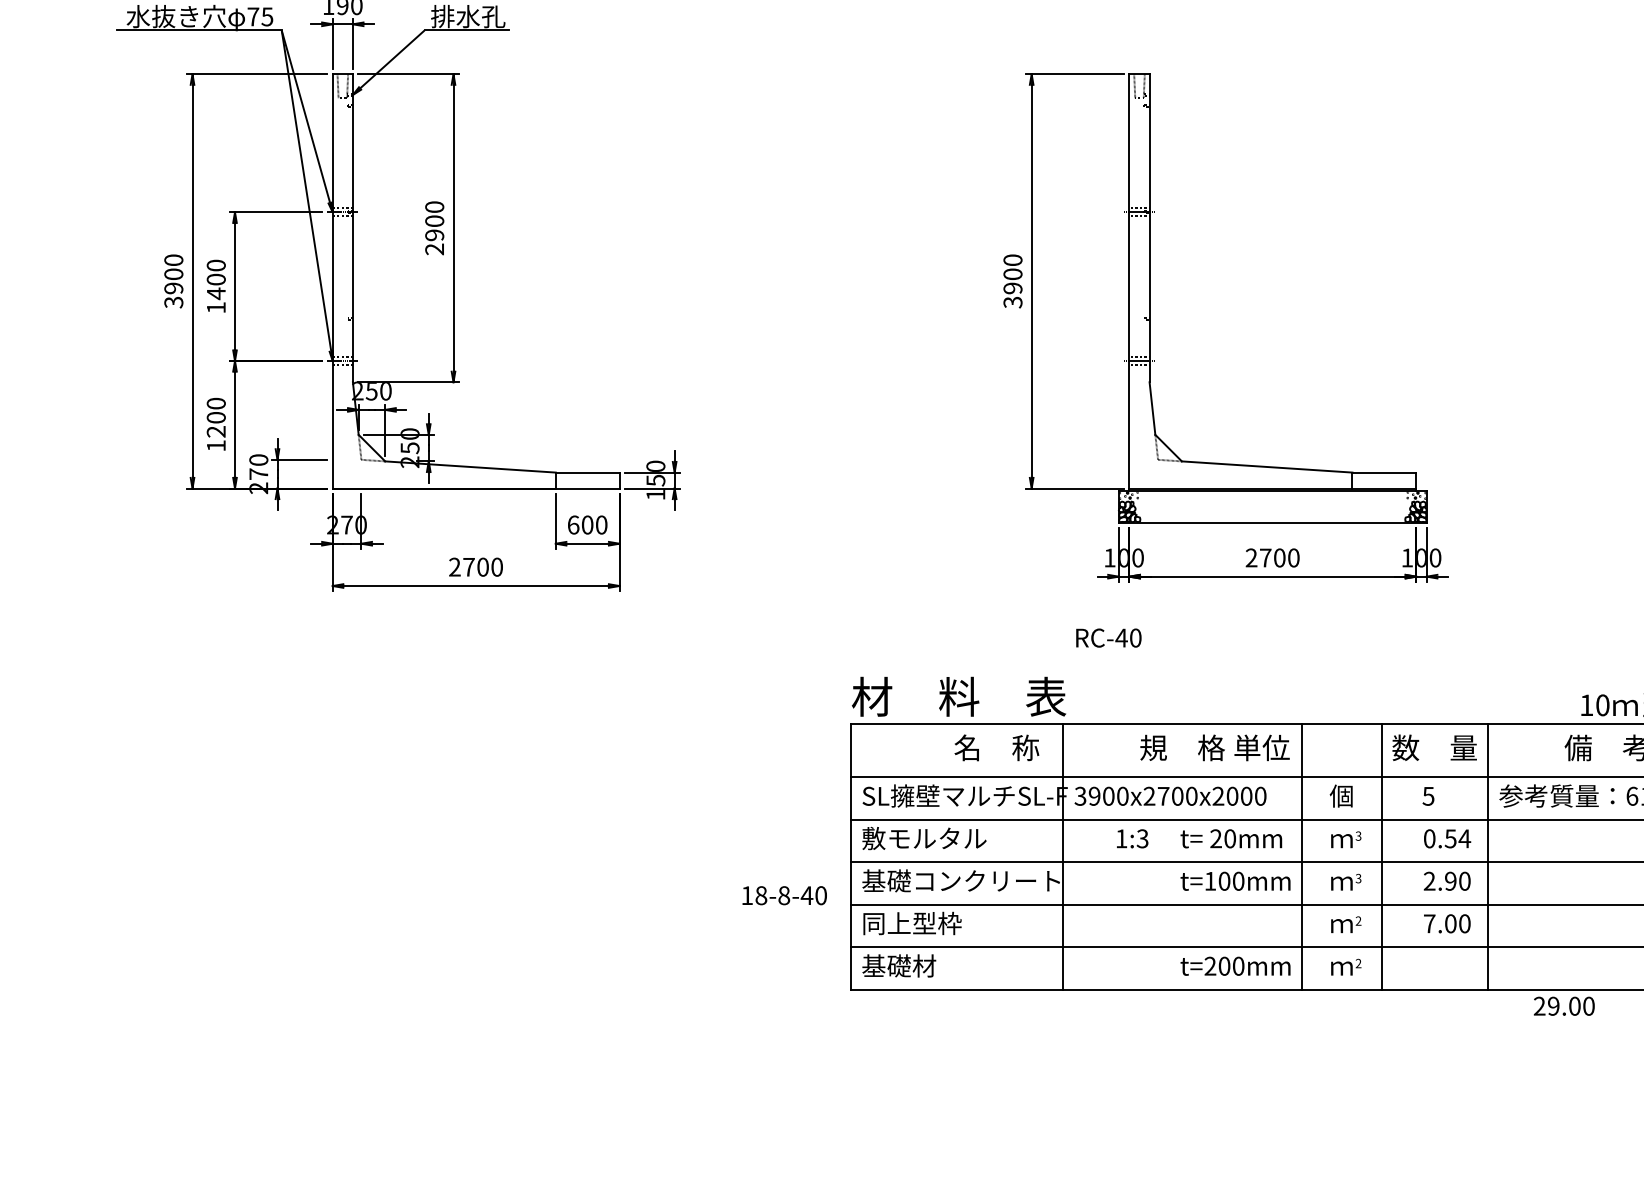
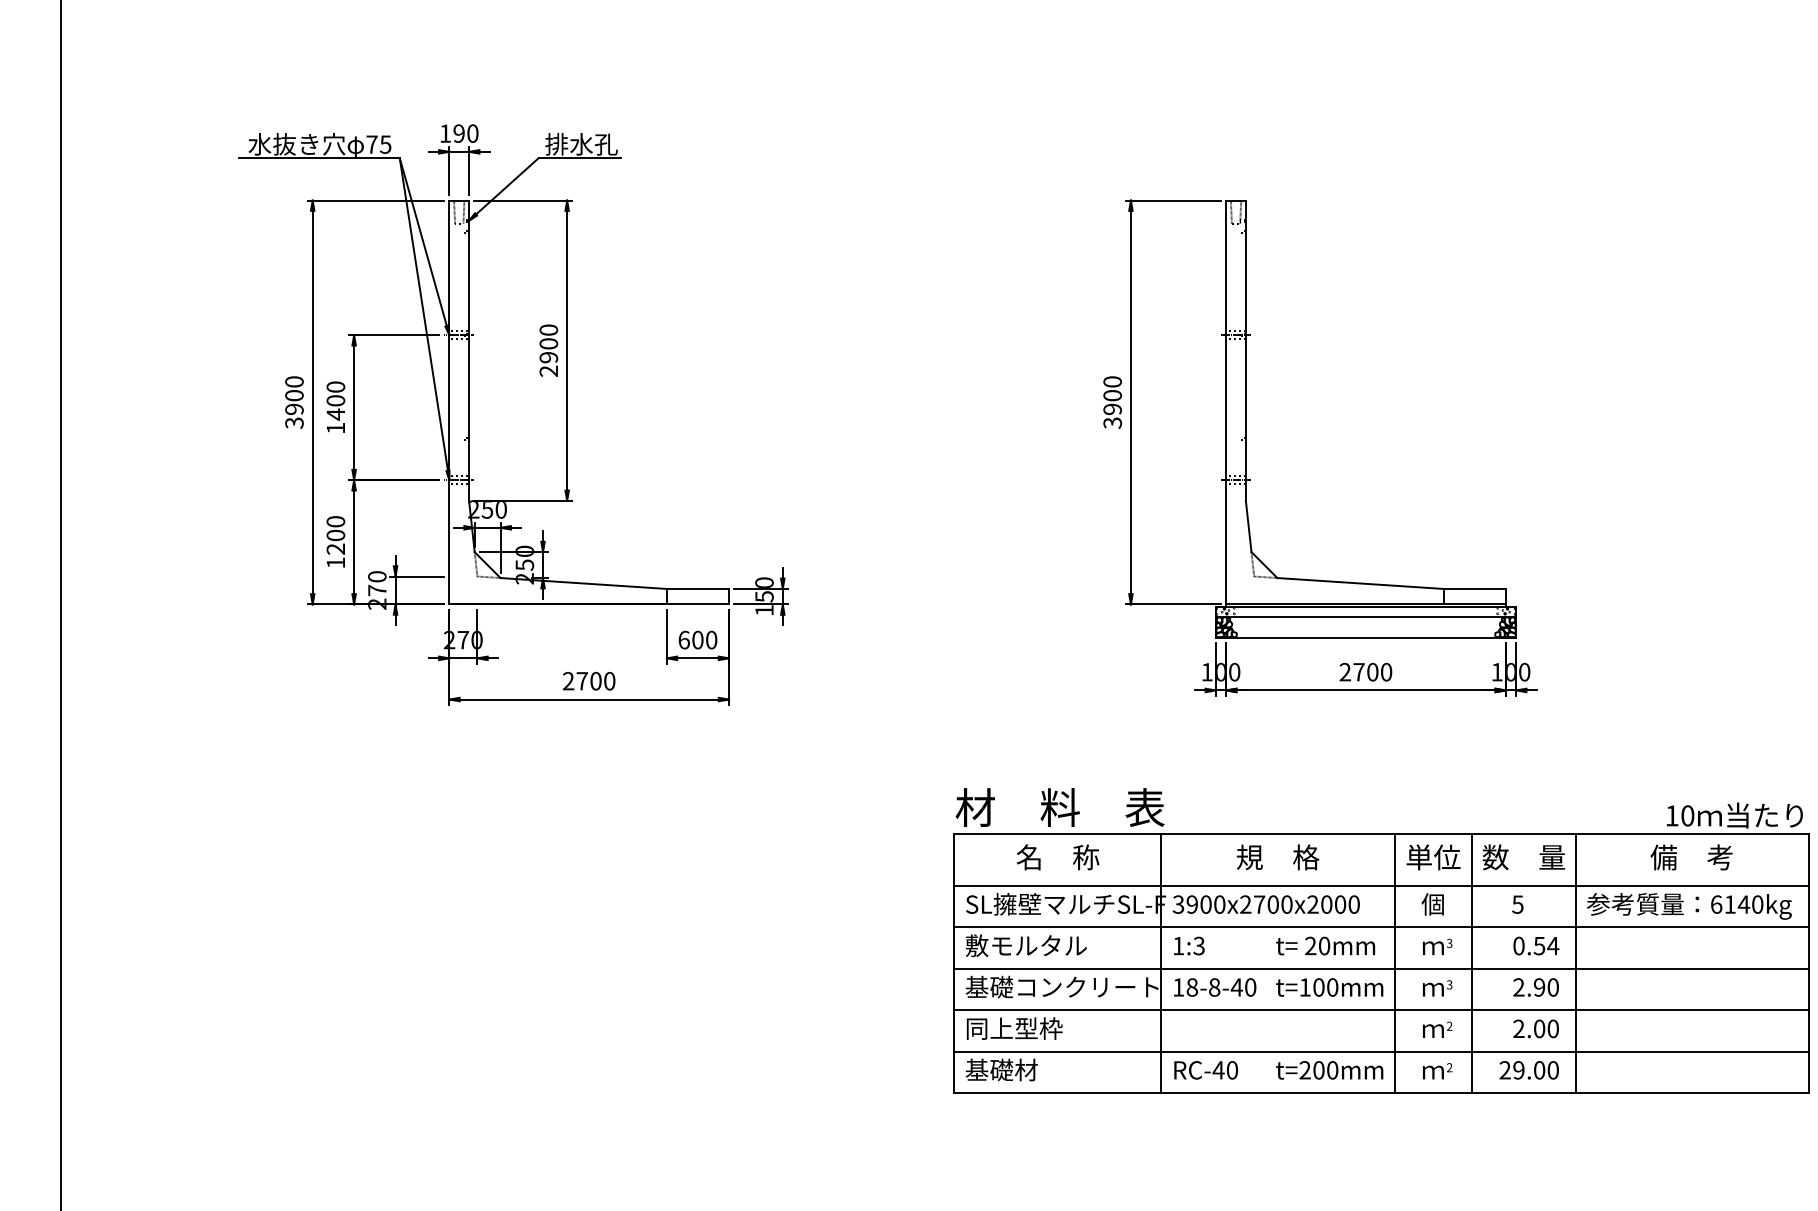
line: (1272, 500) -> (1365, 616), added
text: (1109, 638) -> (1206, 1070), moved
text: (996, 748) -> (1057, 857), moved
text: (1262, 748) -> (1433, 857), moved
text: (1132, 838) -> (1189, 945), moved
text: (785, 895) -> (1215, 987), moved
text: (1429, 923) -> (1518, 1028), 7.00 -> 2.00
text: (1563, 1006) -> (1528, 1070), moved

